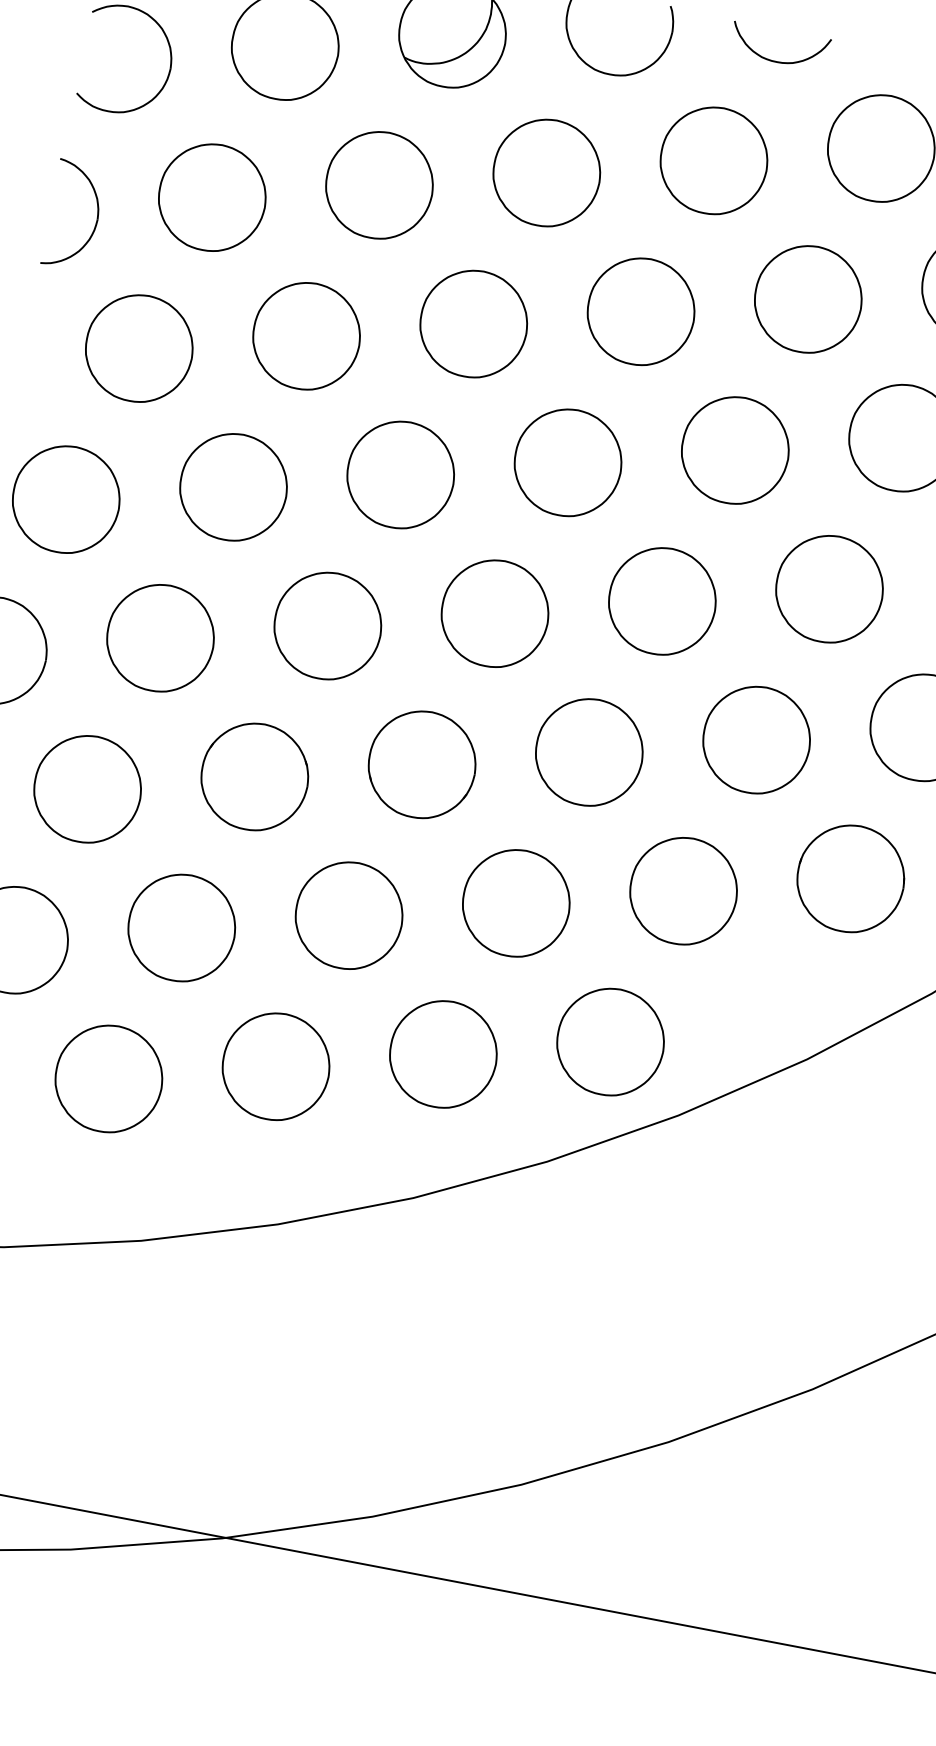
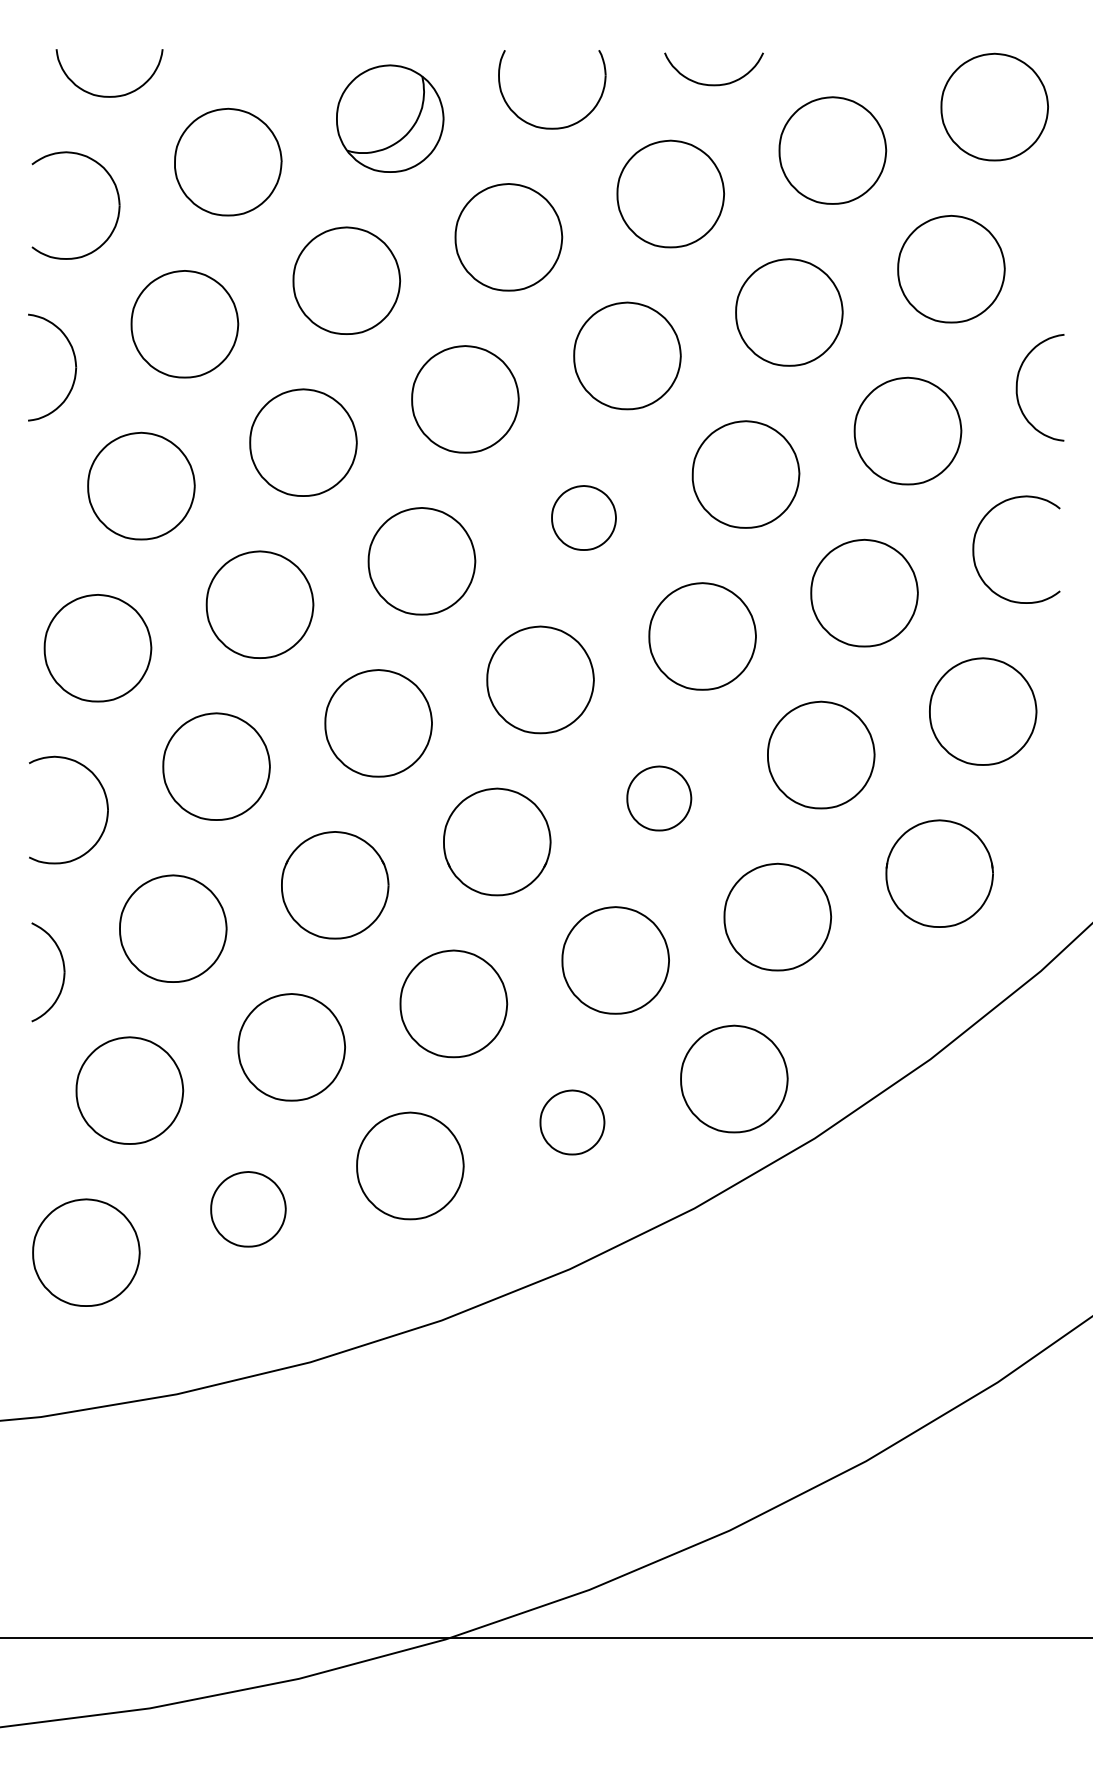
part: (567, 462) -> (583, 517), size x0.6
part: (589, 752) -> (659, 798), size x0.6
part: (443, 1054) -> (572, 1122), size x0.6
part: (109, 1079) -> (248, 1209), size x0.7

